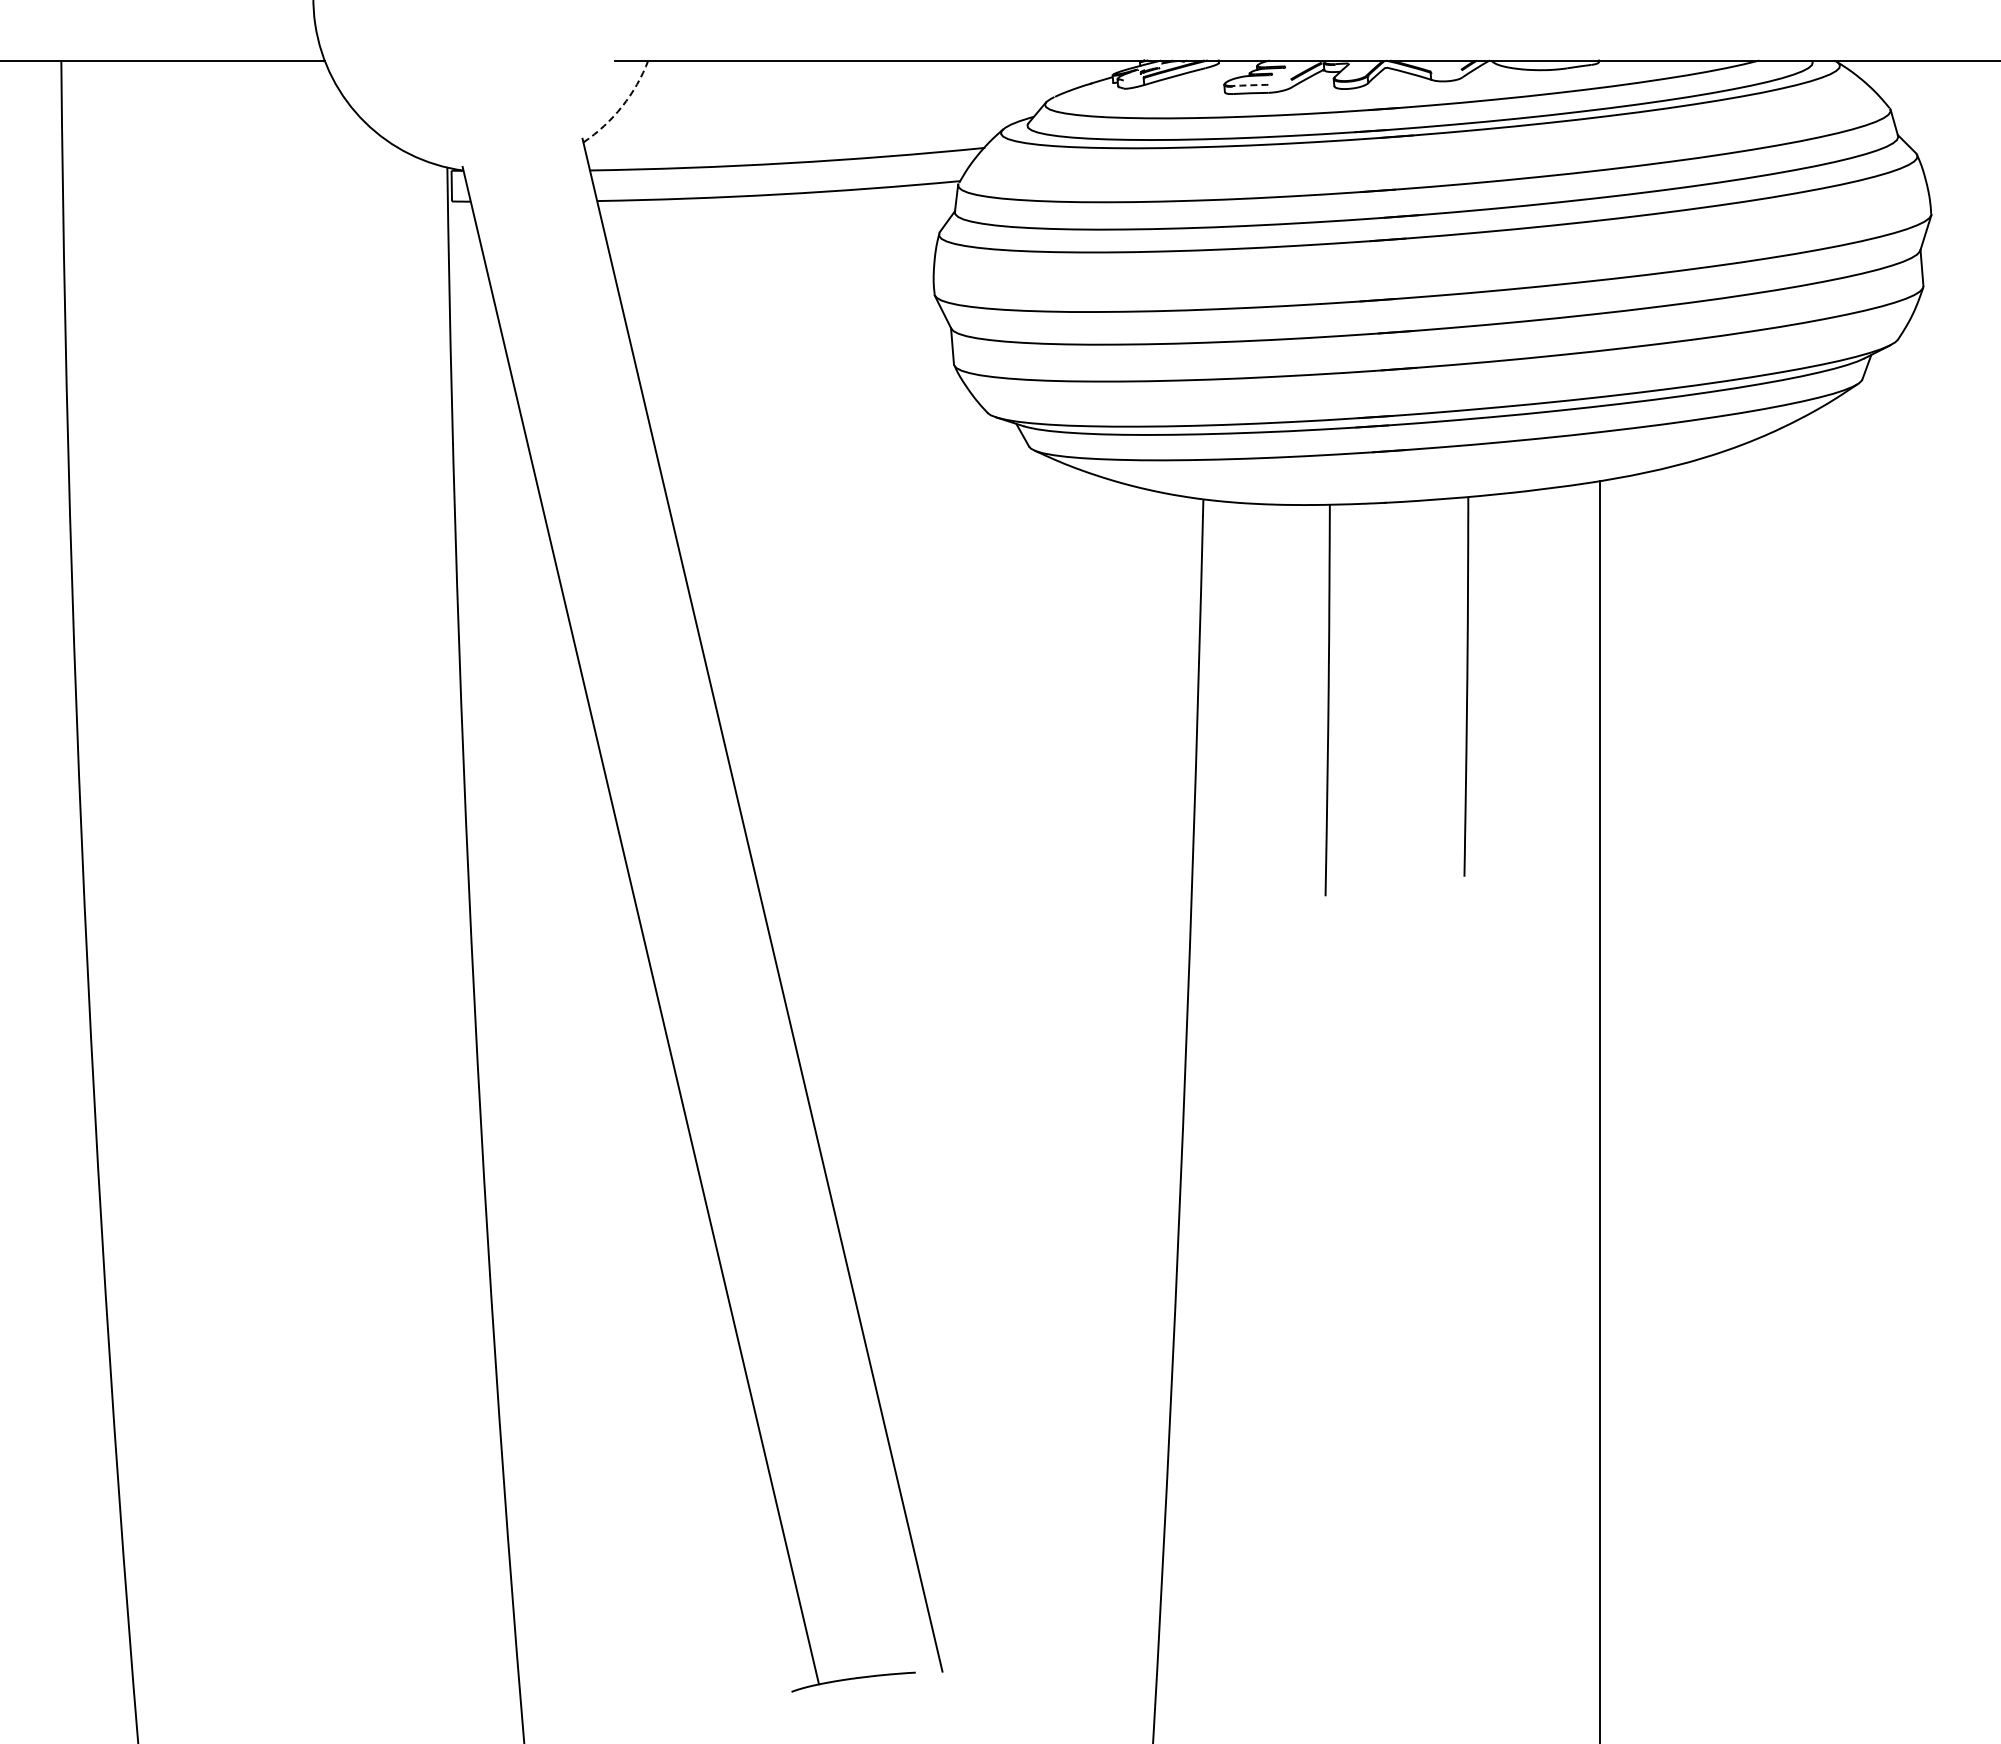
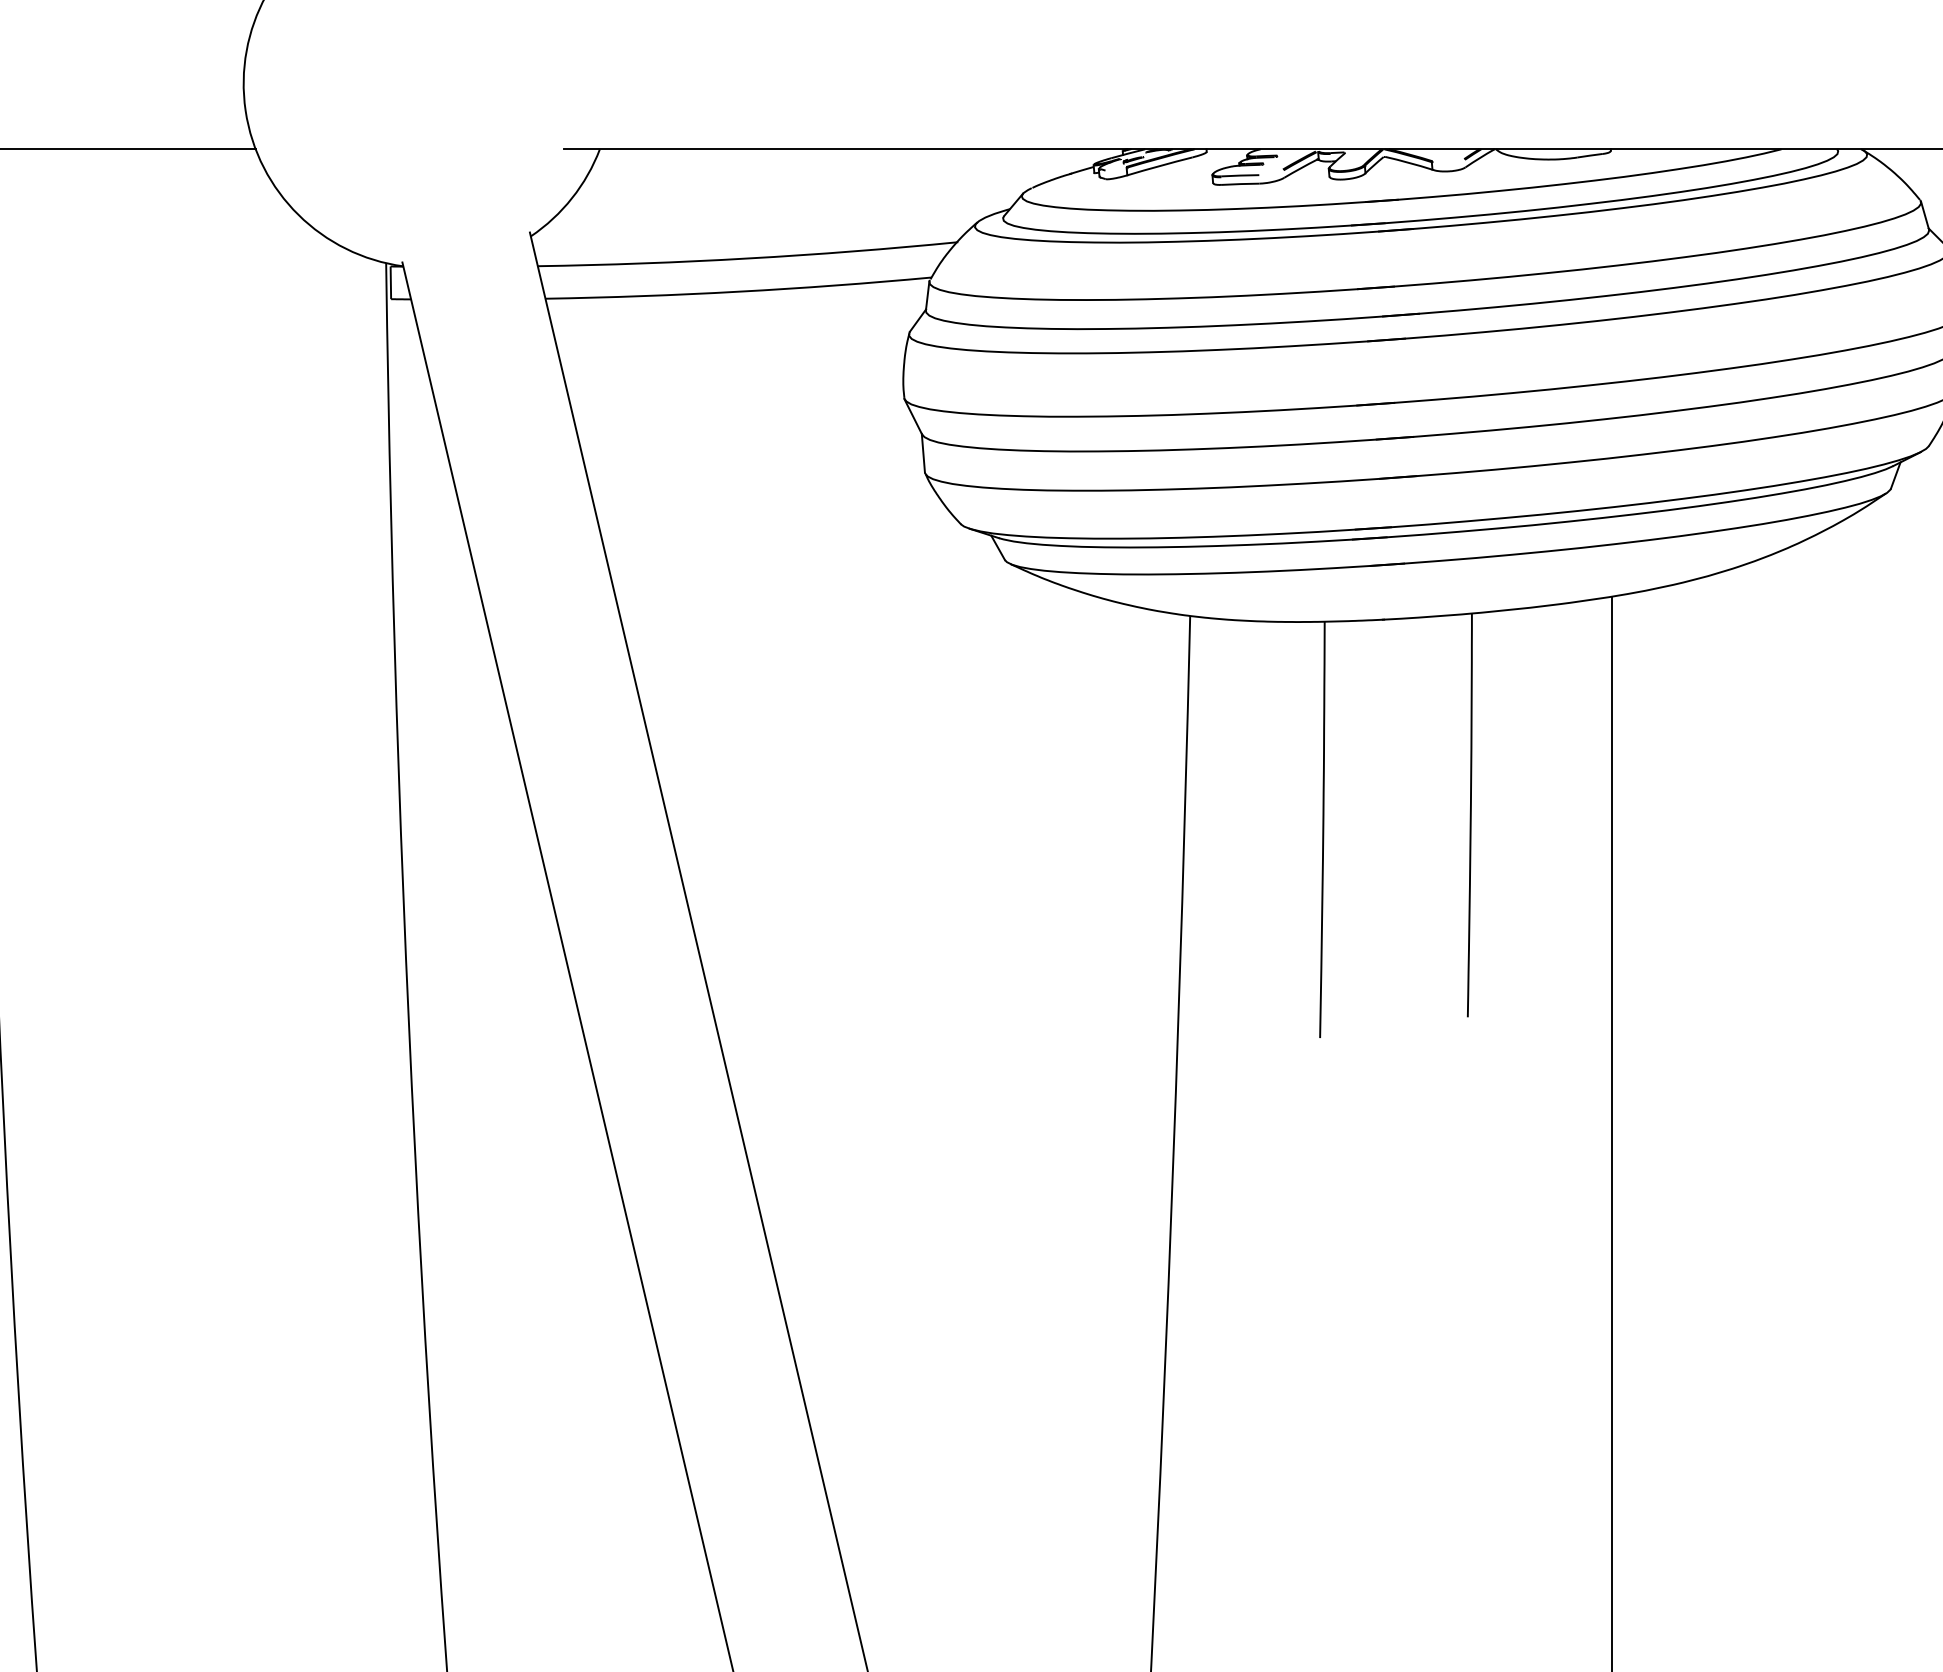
arc: (1250, 85) -> (1240, 175), dashed -> solid
arc: (622, 106) -> (572, 198), dashed -> solid

